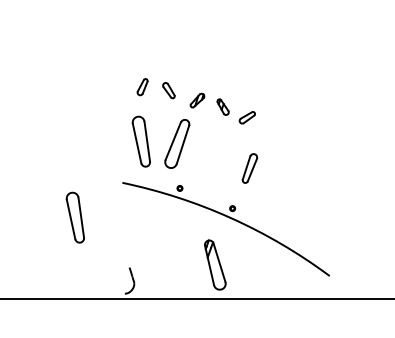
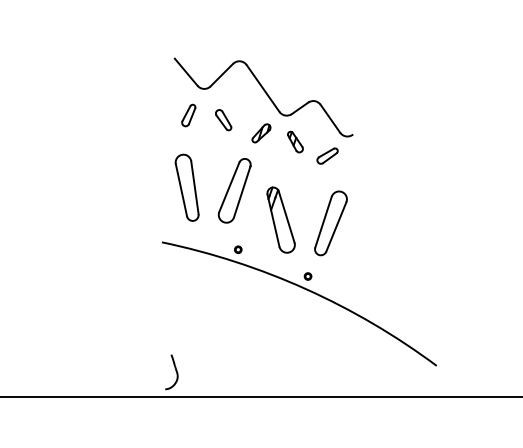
part: (198, 73) -> (262, 97), added
part: (249, 168) -> (330, 223), size x1.67
part: (74, 217) -> (98, 288), removed
part: (215, 264) -> (281, 219), moved

